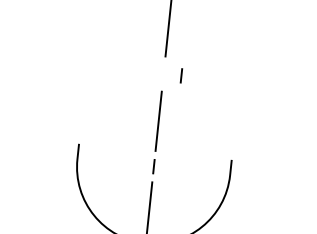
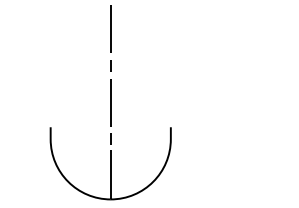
line: (181, 75) -> (110, 65), moved

